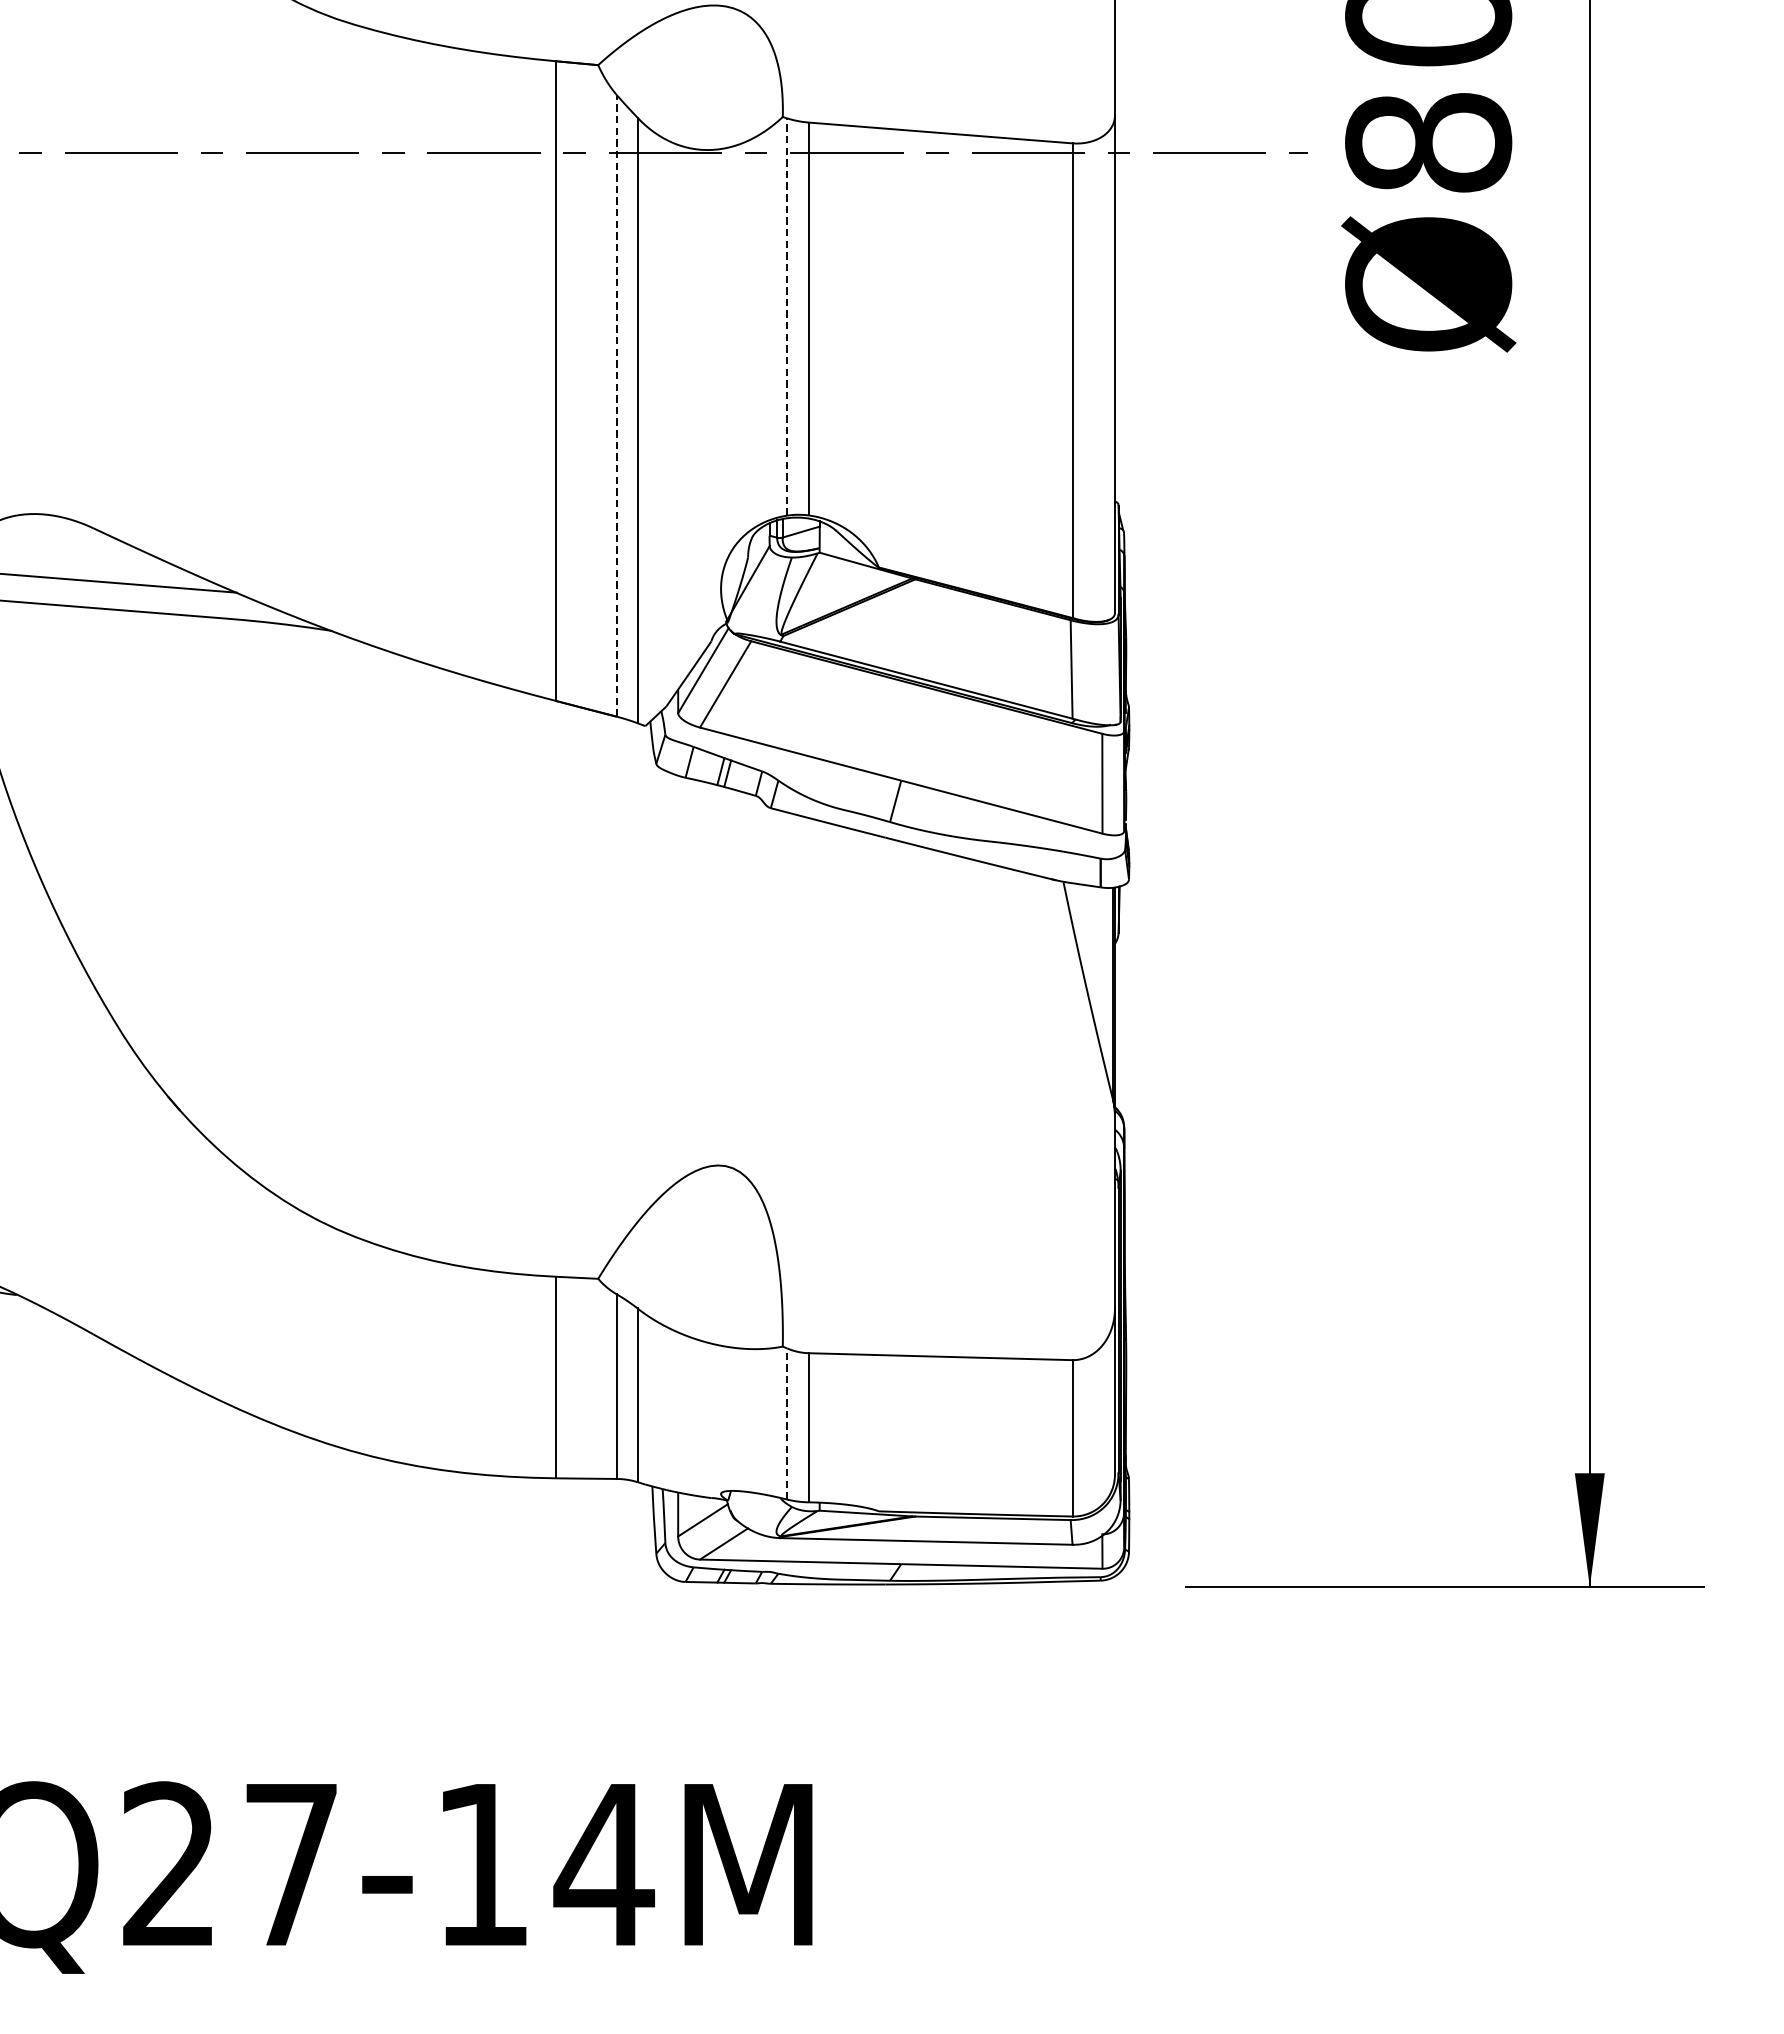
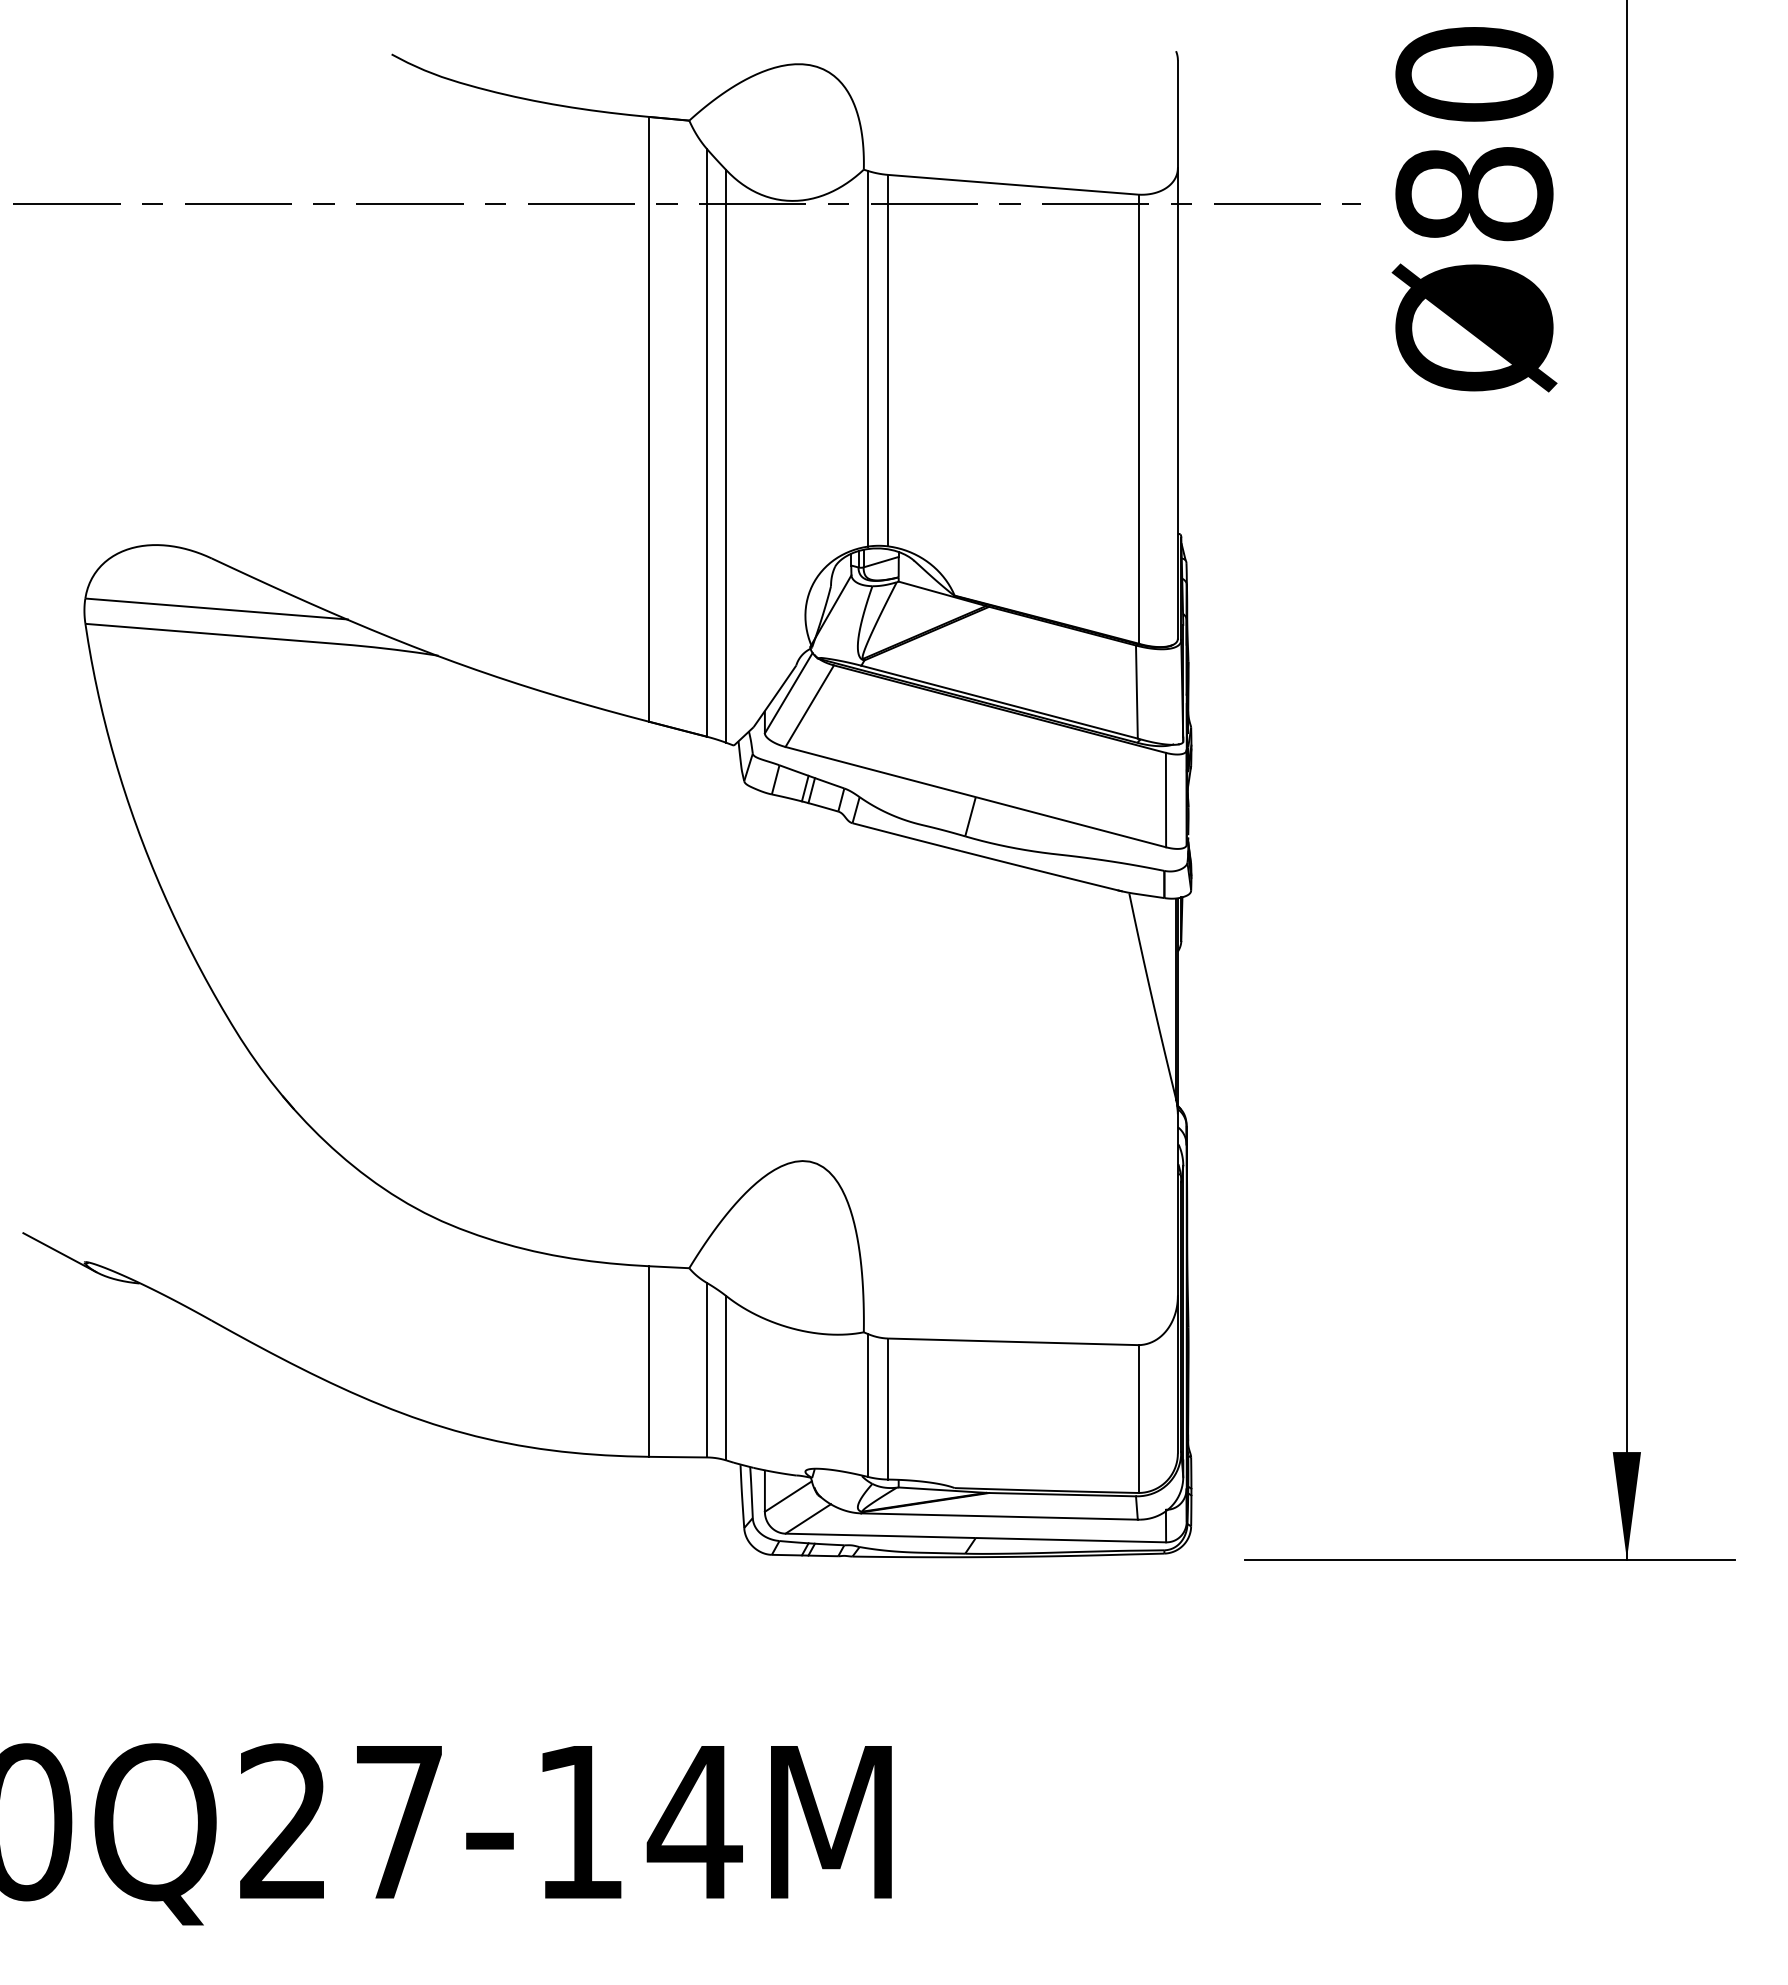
line: (787, 316) -> (868, 358), dashed -> solid
line: (616, 405) -> (706, 442), dashed -> solid
line: (787, 1424) -> (868, 1405), dashed -> solid

